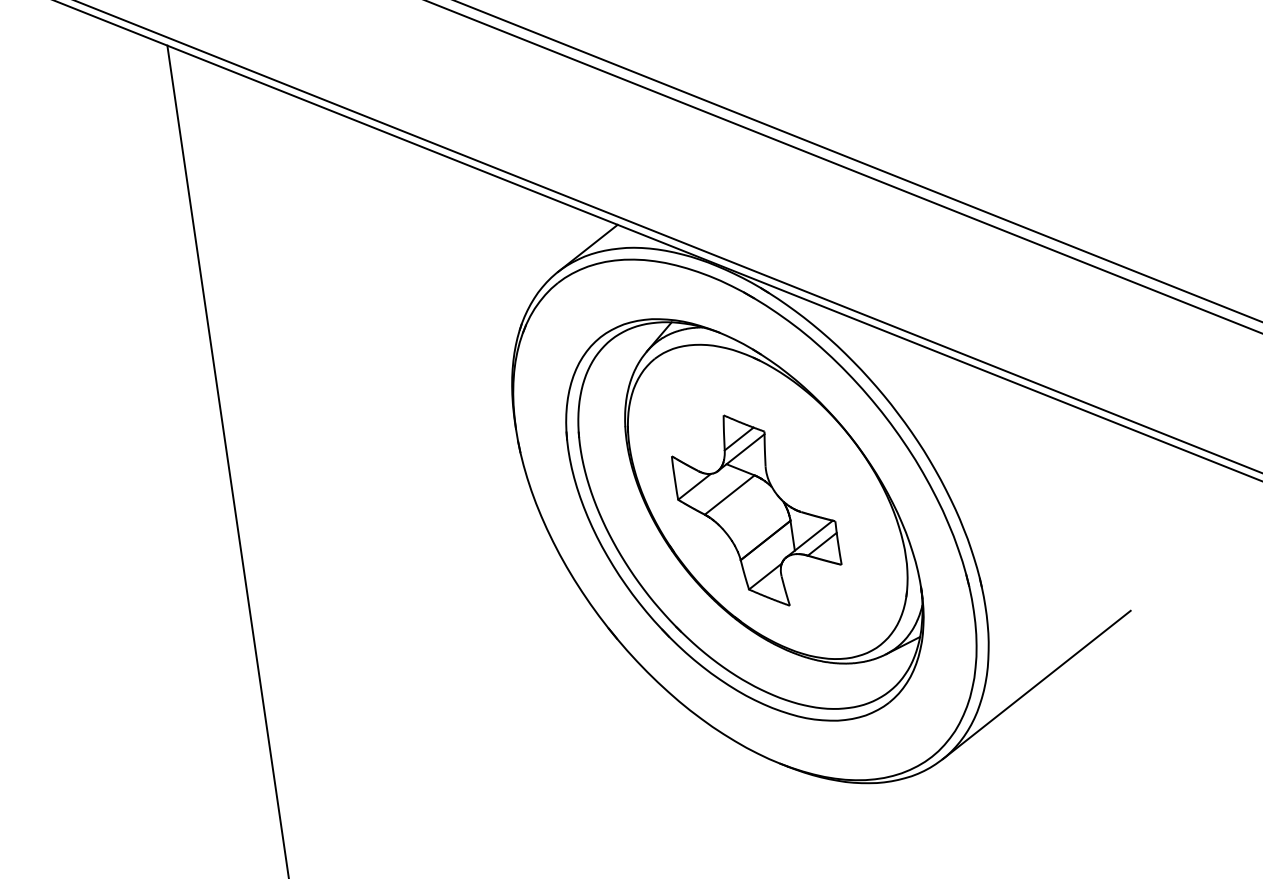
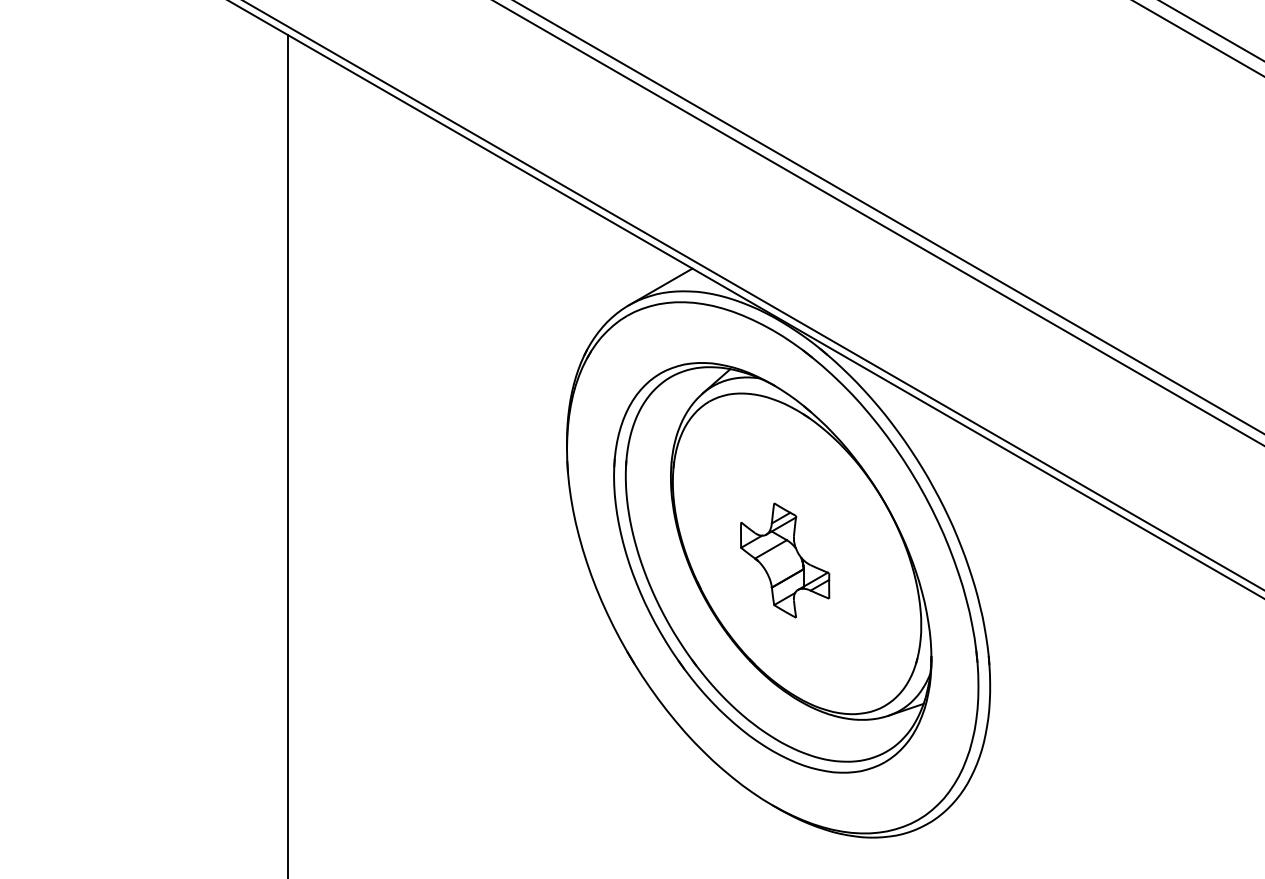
part: (755, 510) -> (784, 560), size x0.6
line: (1036, 684) -> (1028, 765), removed

